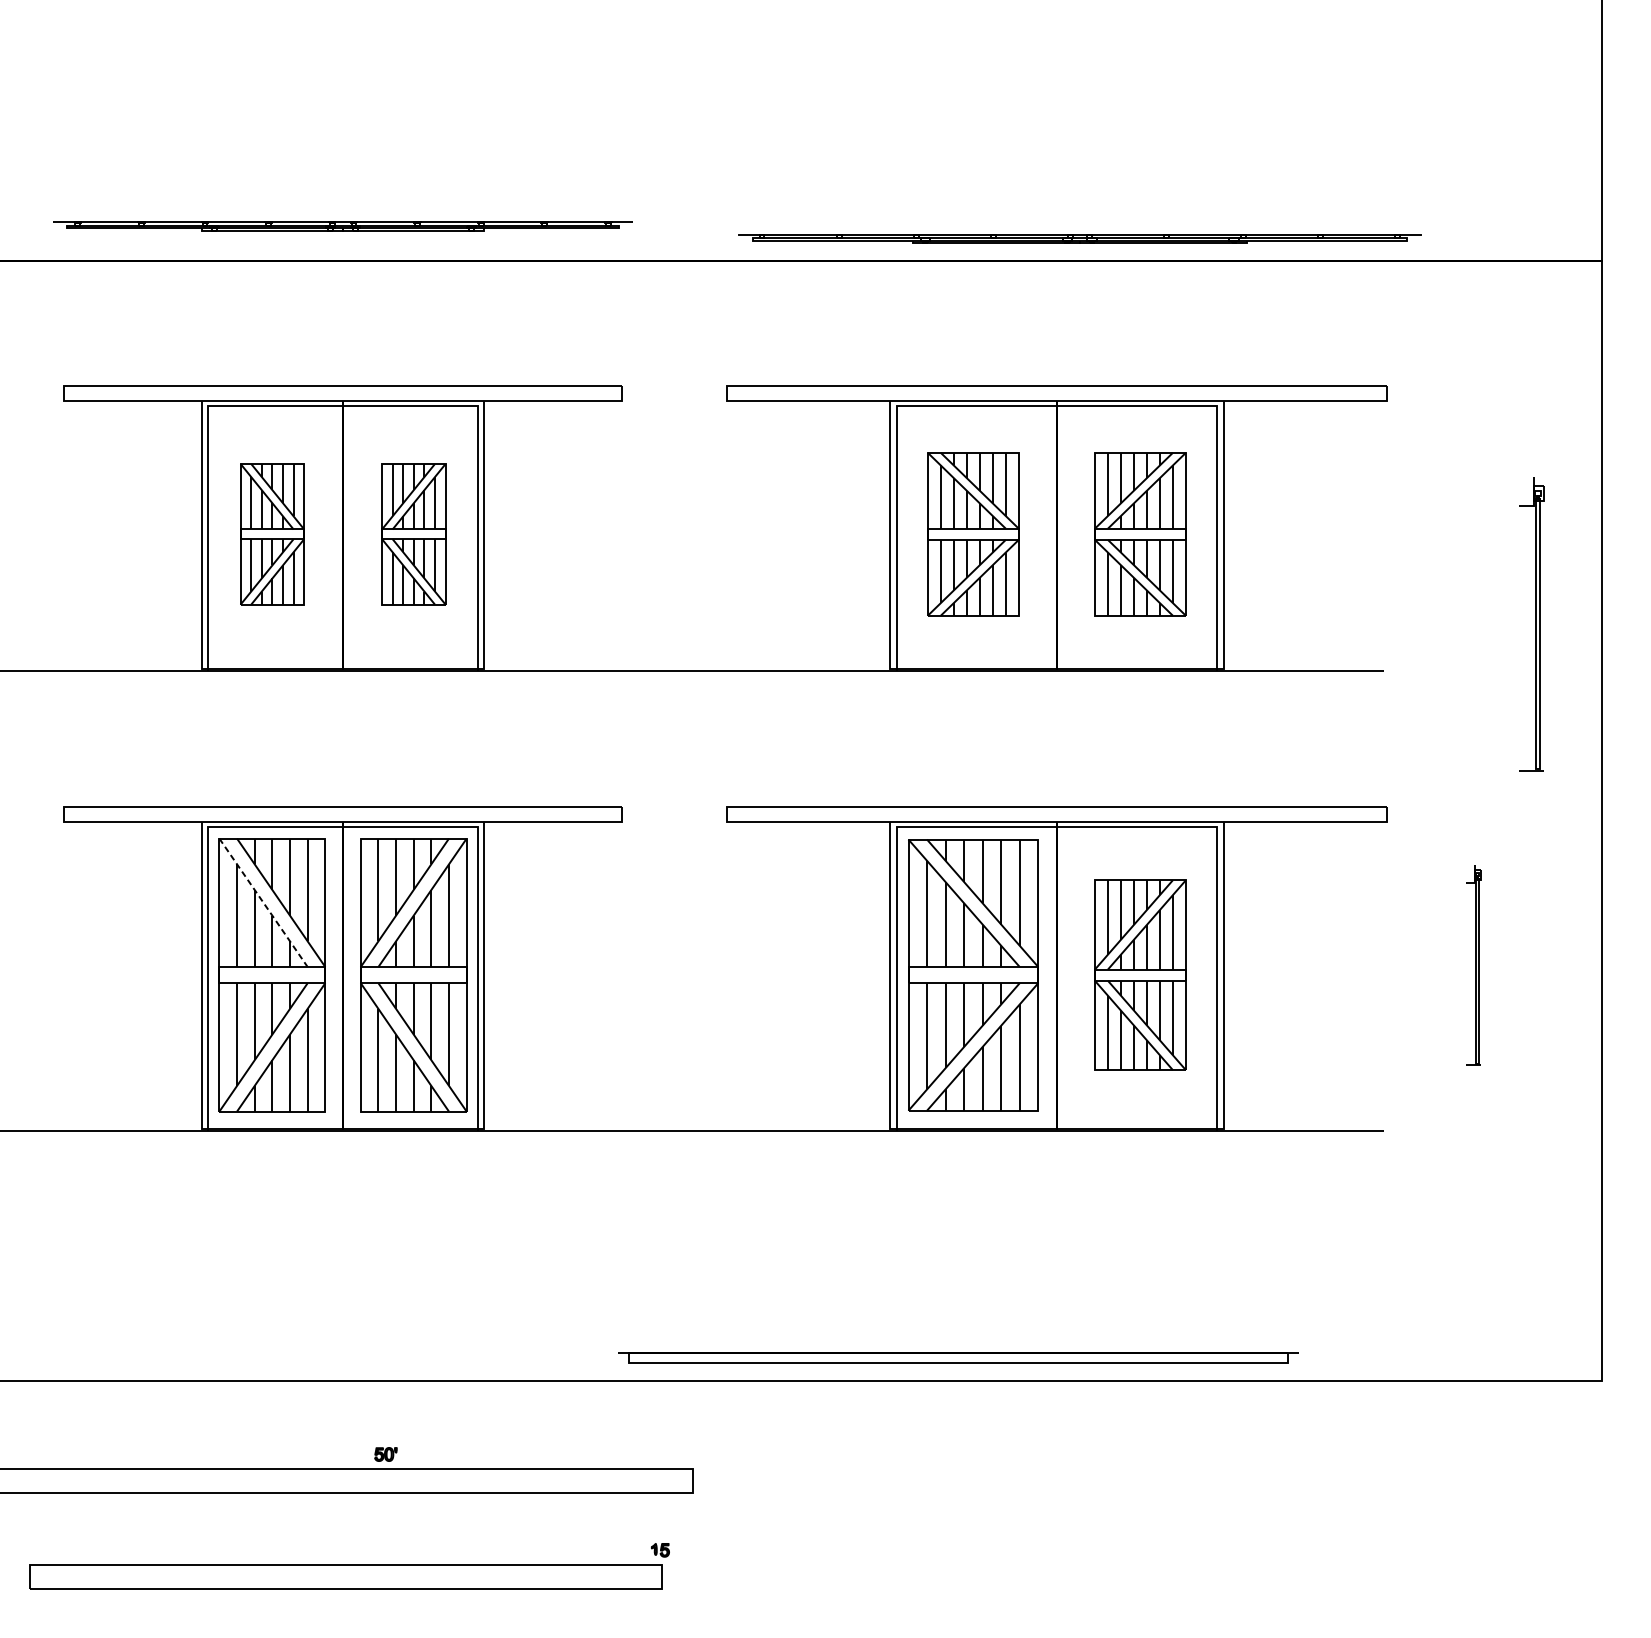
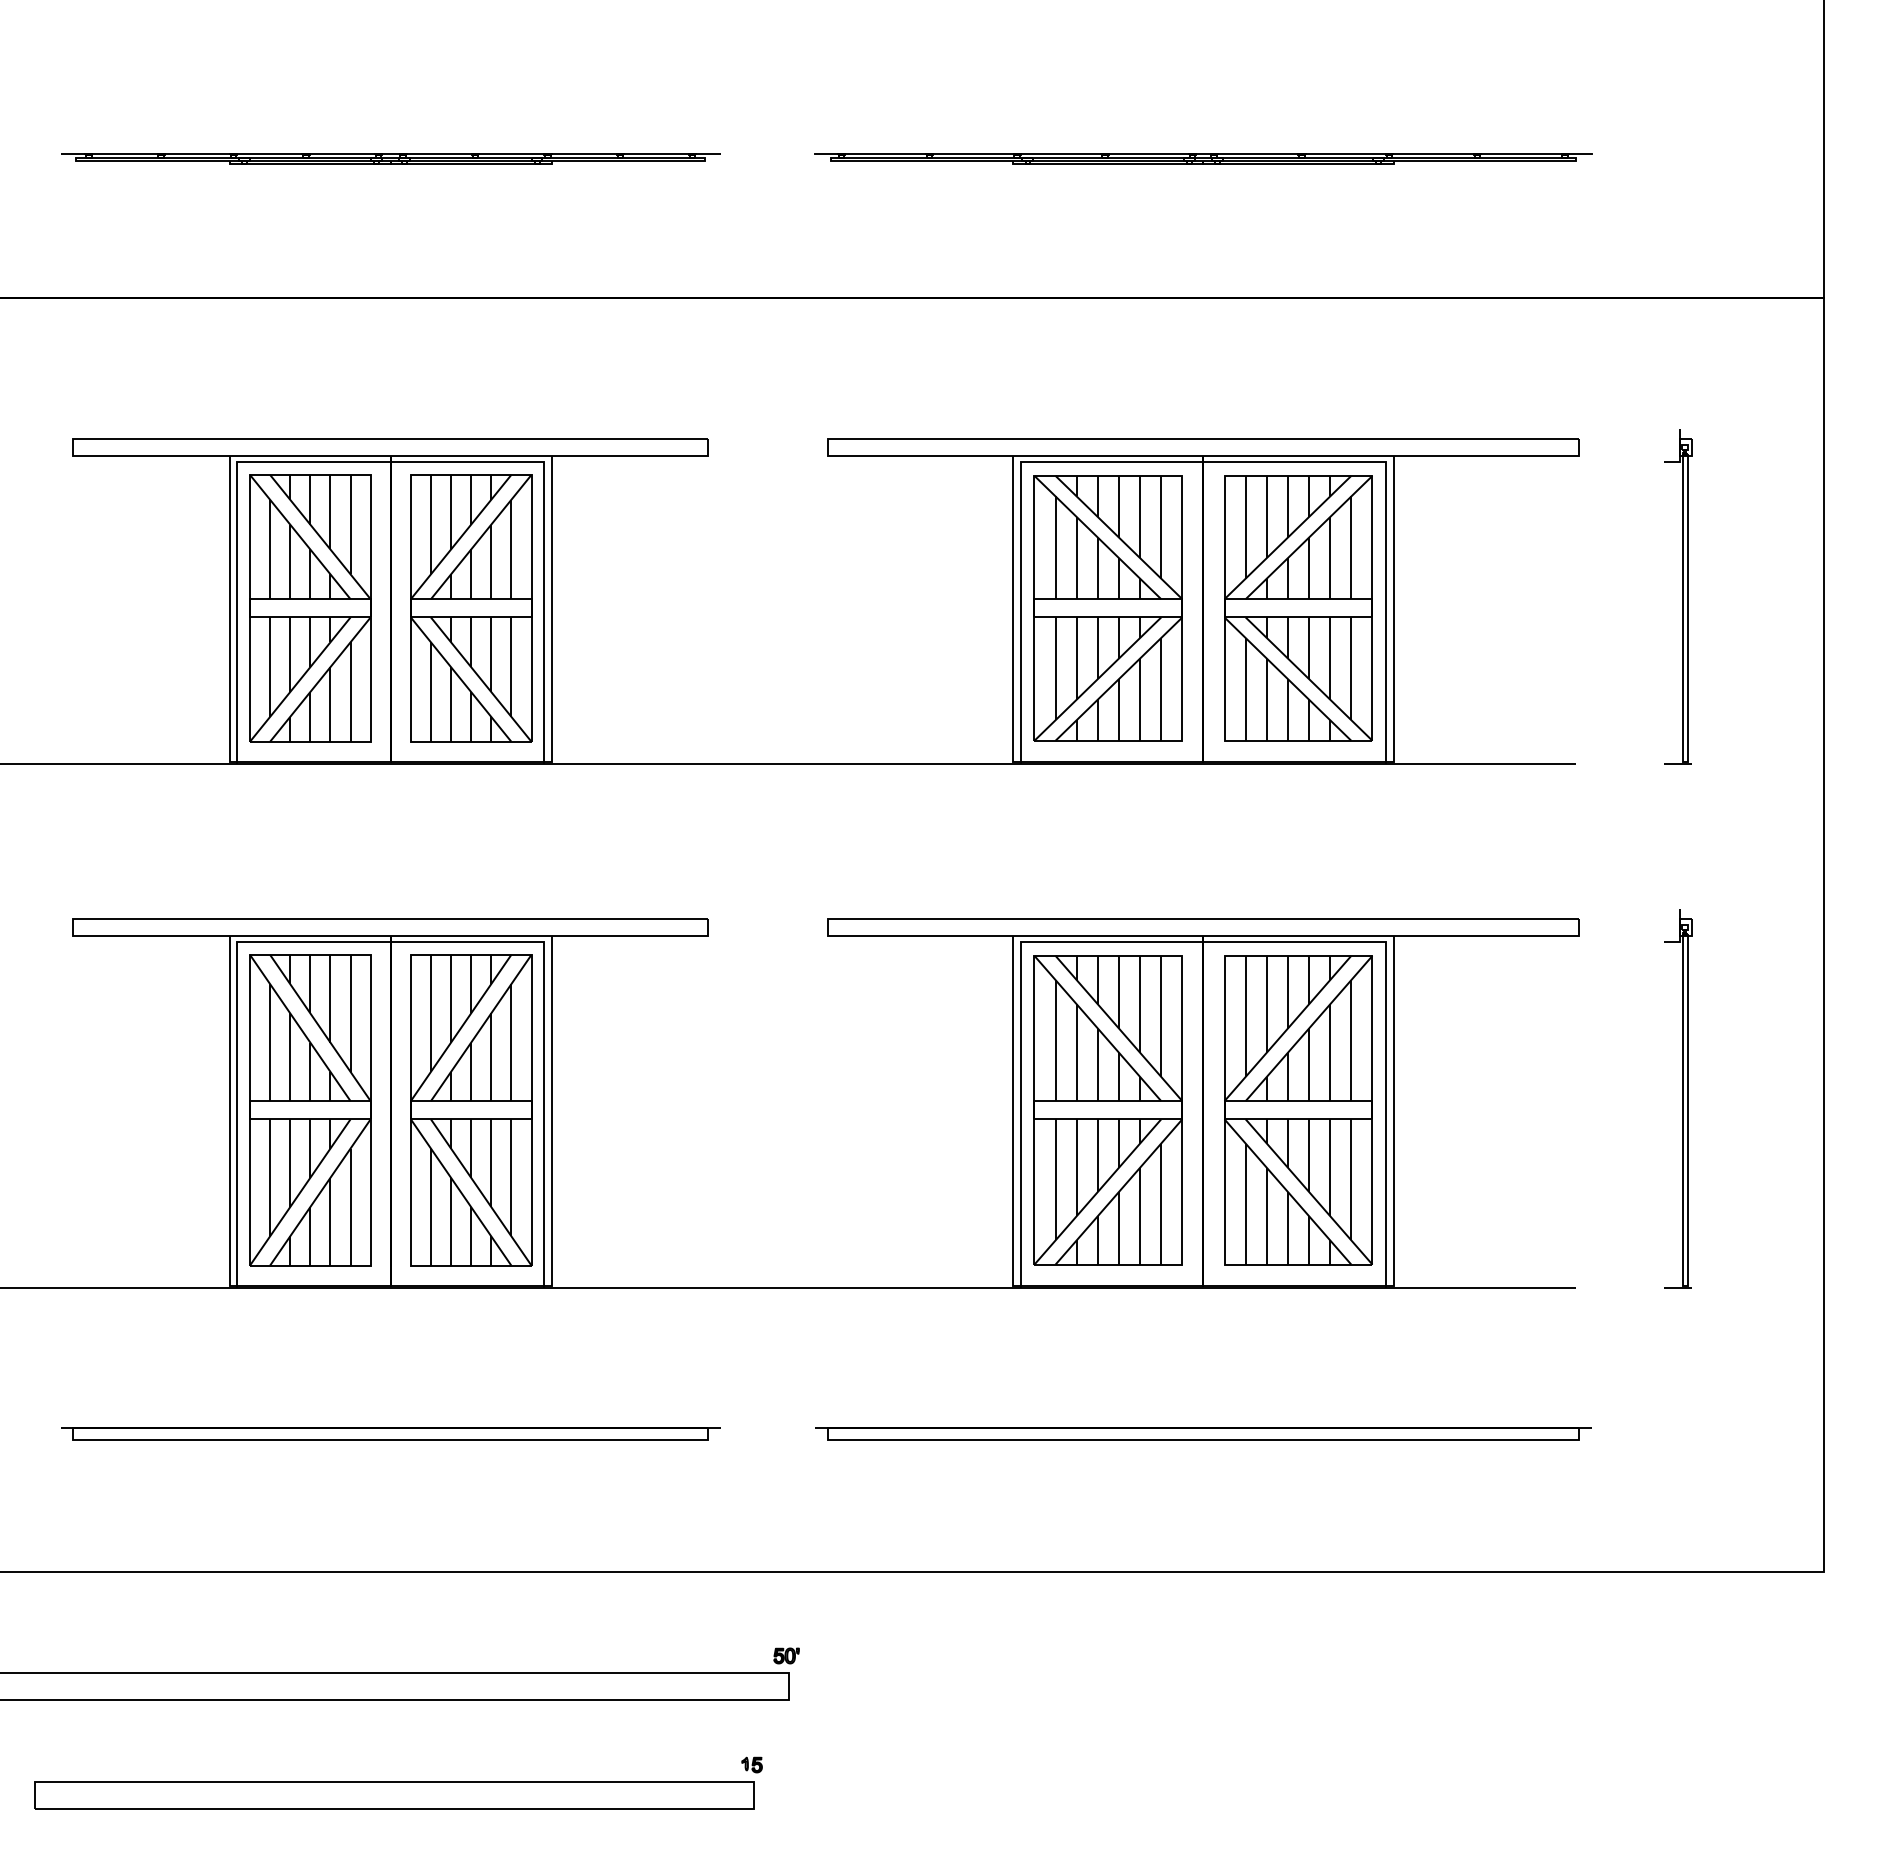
part: (342, 226) -> (390, 158), moved
part: (1079, 238) -> (1203, 158), moved
part: (272, 534) -> (310, 608), size x1.67
part: (413, 534) -> (471, 608), size x1.67
part: (972, 534) -> (1107, 608), size x1.43
part: (1140, 534) -> (1298, 608), size x1.43
part: (1532, 623) -> (1678, 596), moved
line: (263, 902) -> (300, 1027), dashed -> solid
part: (1474, 964) -> (1678, 1098), size x1.67
part: (1140, 975) -> (1298, 1110), size x1.43
part: (342, 1259) -> (390, 1433), added
part: (958, 1357) -> (1203, 1433), moved
part: (385, 1454) -> (786, 1655), moved

